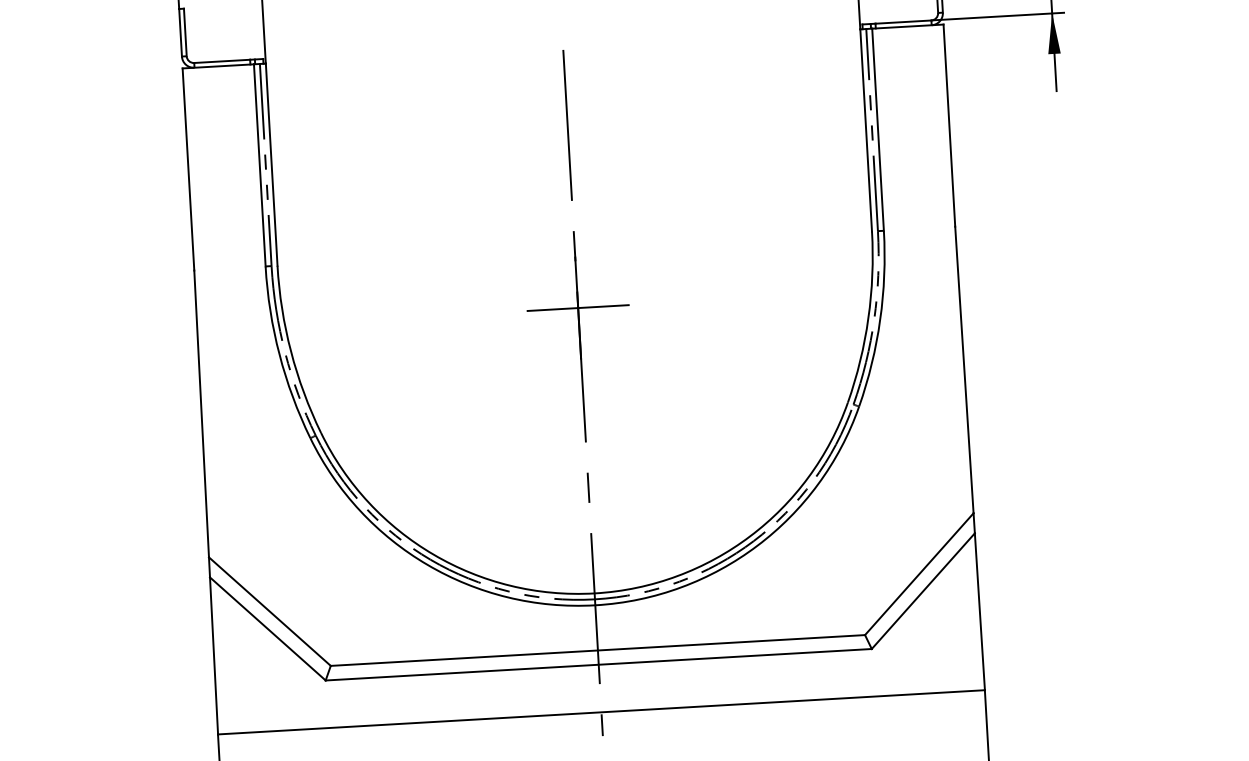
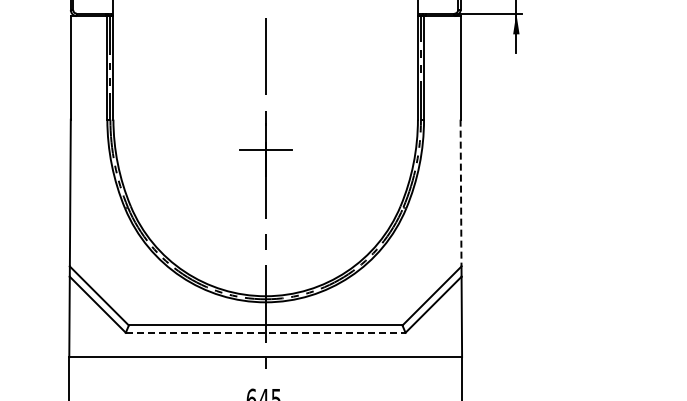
line: (965, 370) -> (461, 193), solid -> dashed
line: (598, 664) -> (265, 332), solid -> dashed

